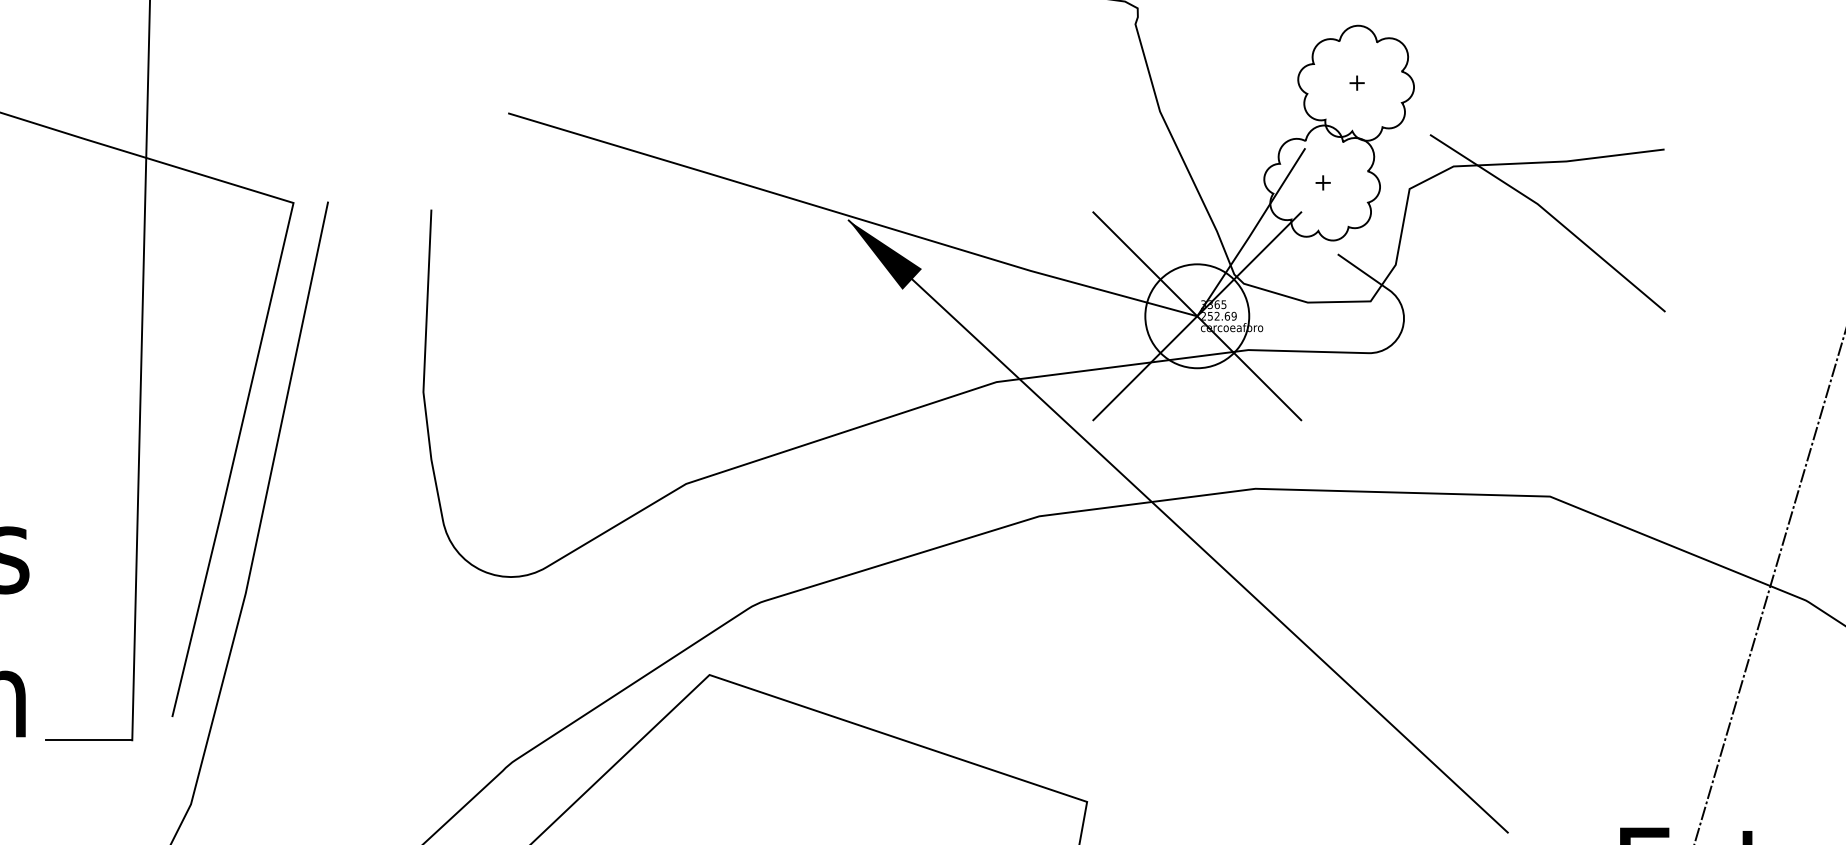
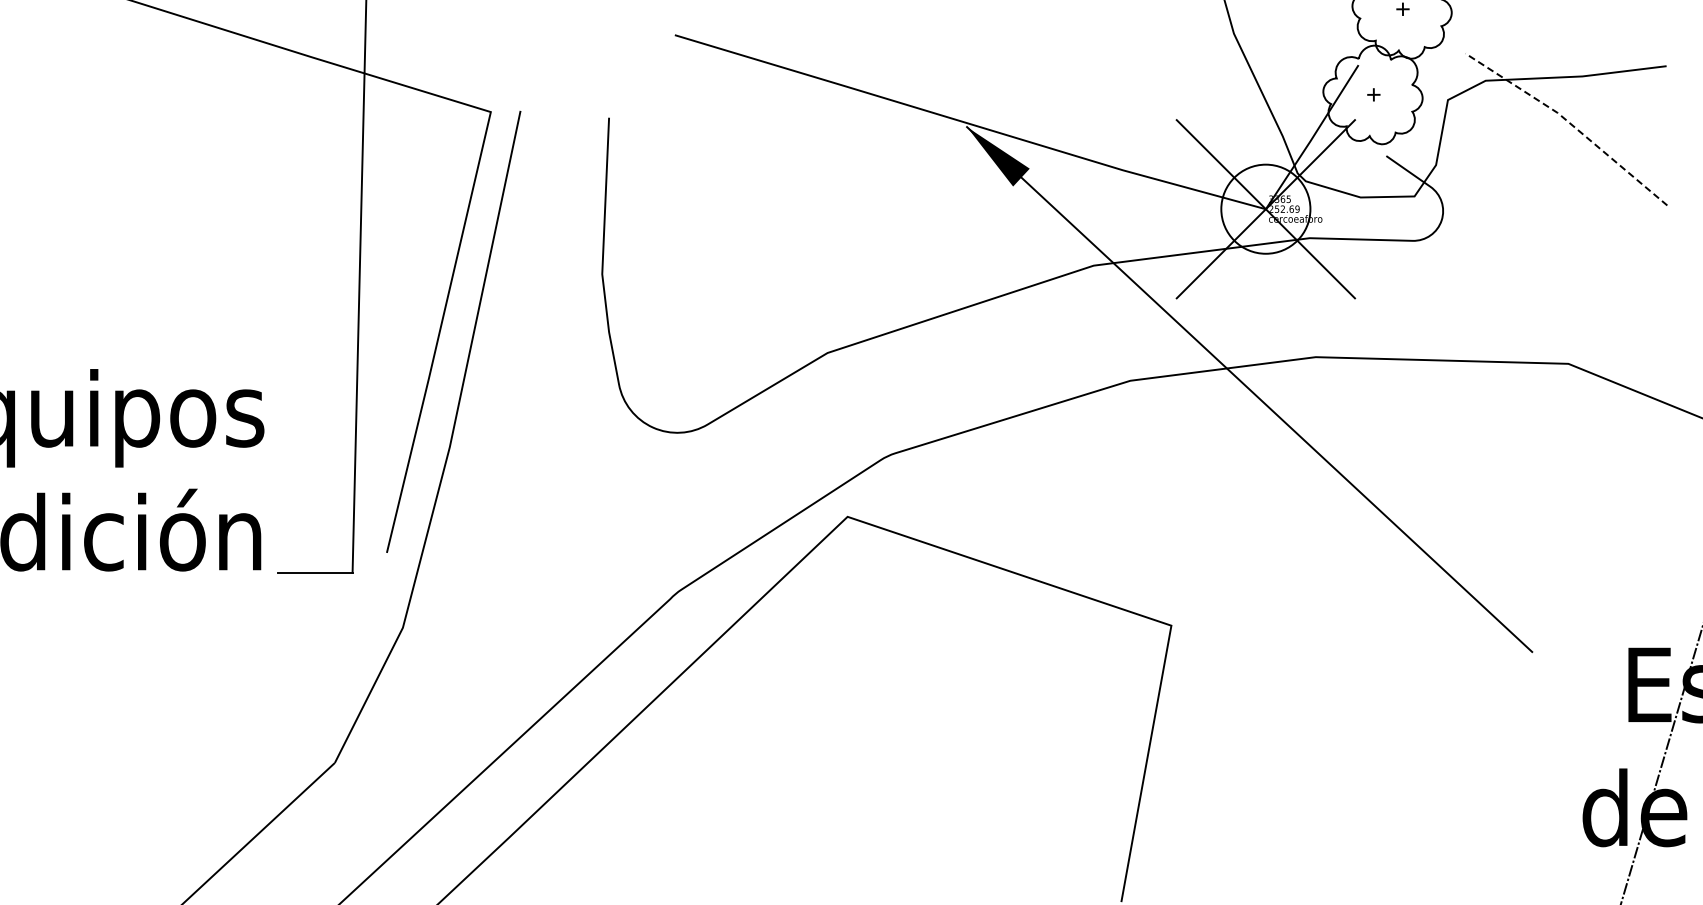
line: (1551, 216) -> (1569, 123), solid -> dashed

